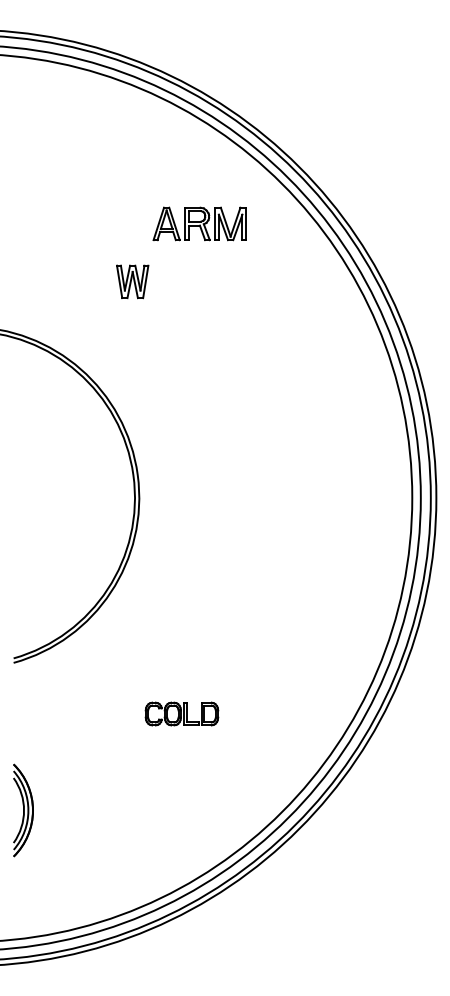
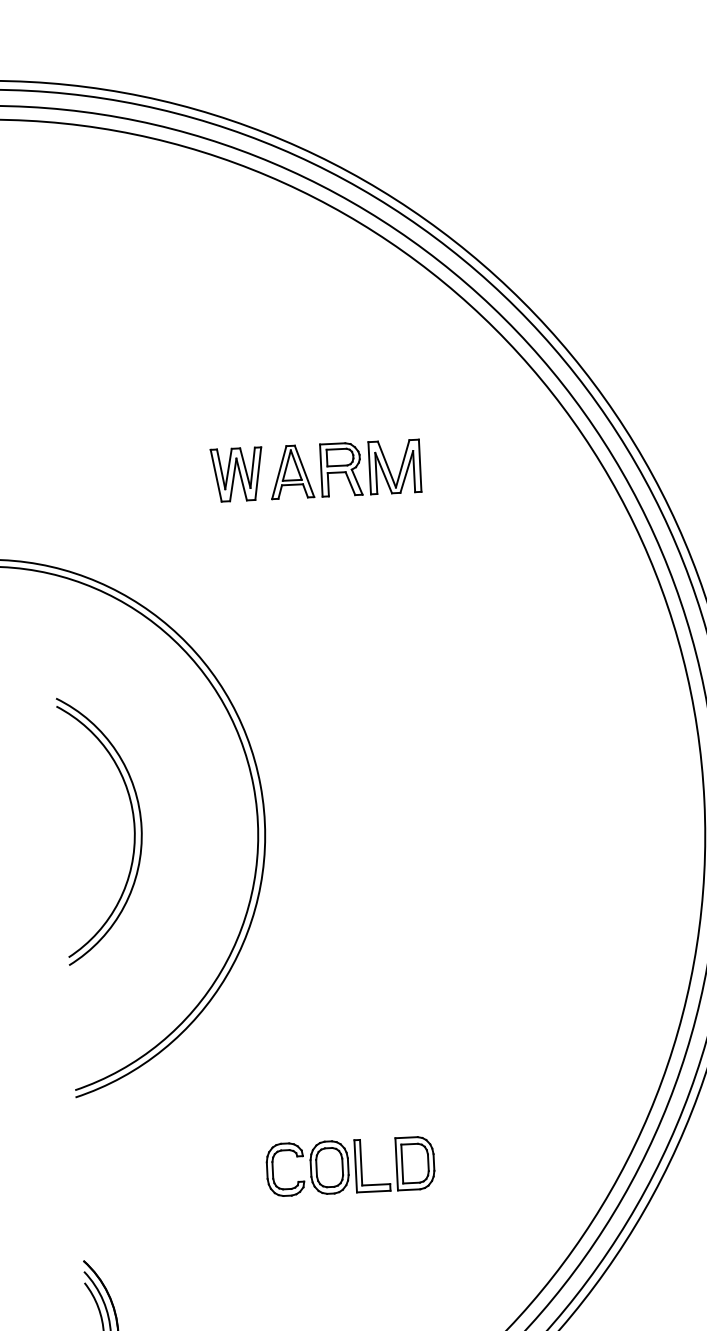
part: (199, 223) -> (344, 468), moved
part: (57, 497) -> (133, 827), added
part: (181, 713) -> (349, 1165), size x1.43

